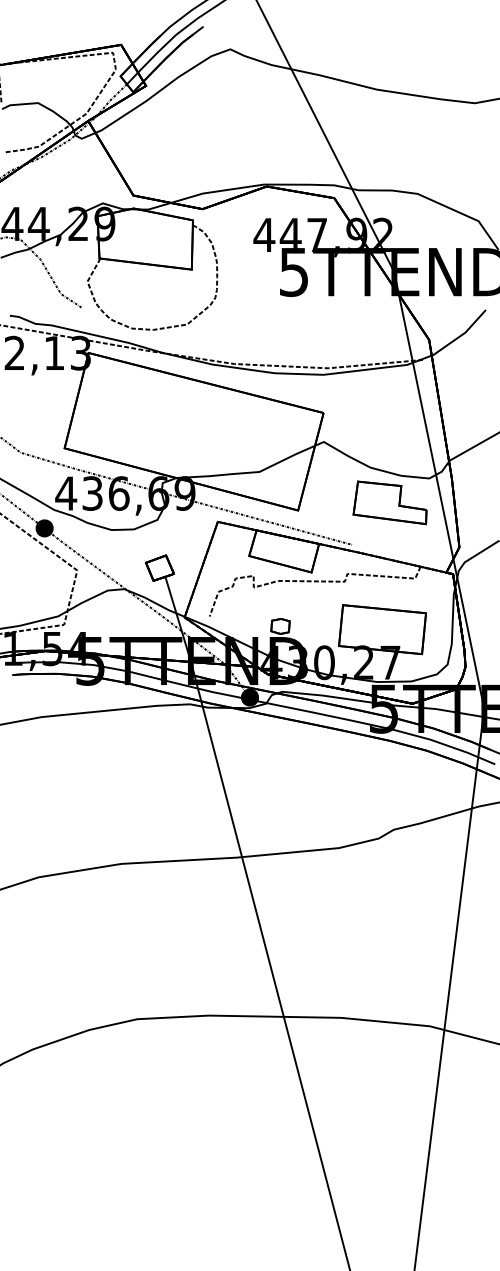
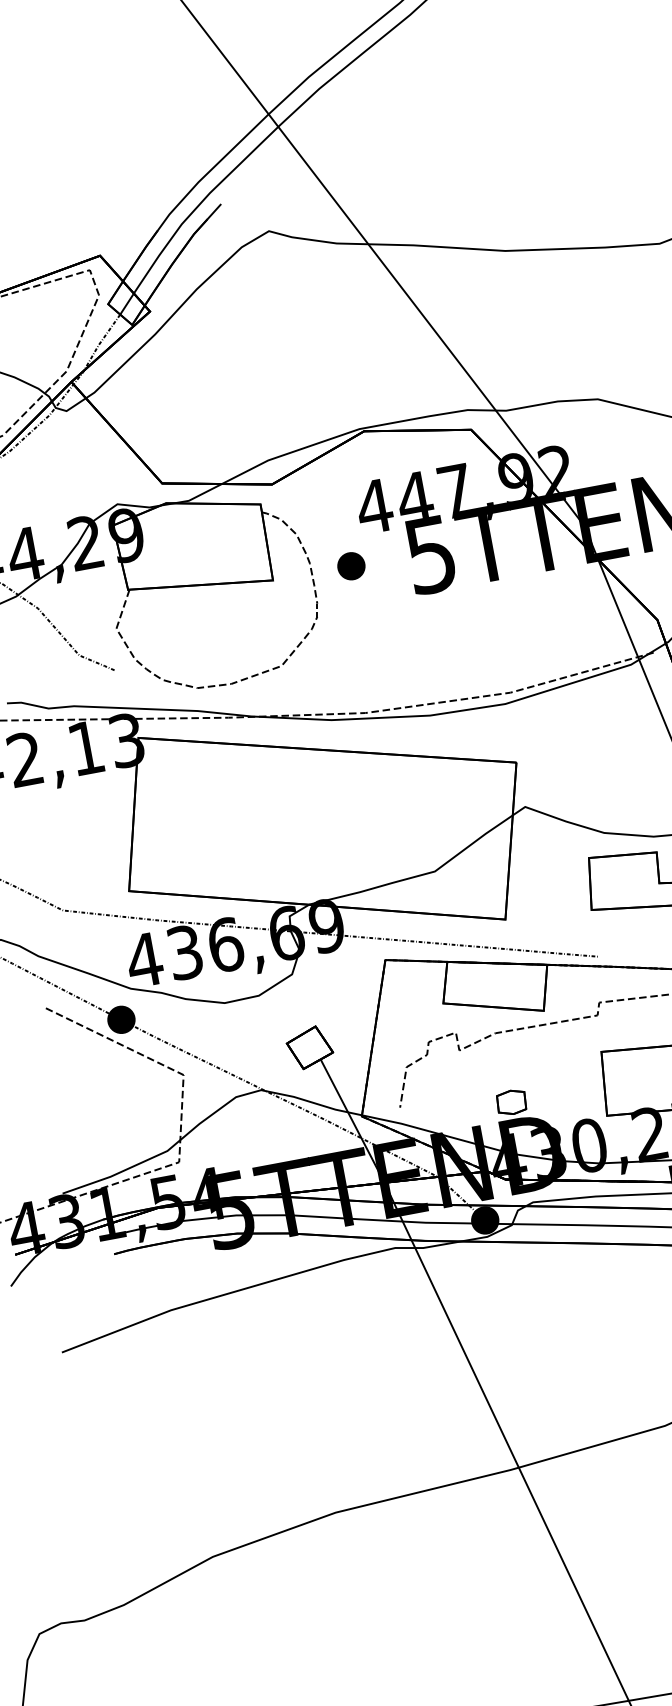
part: (242, 269) -> (350, 565), added

